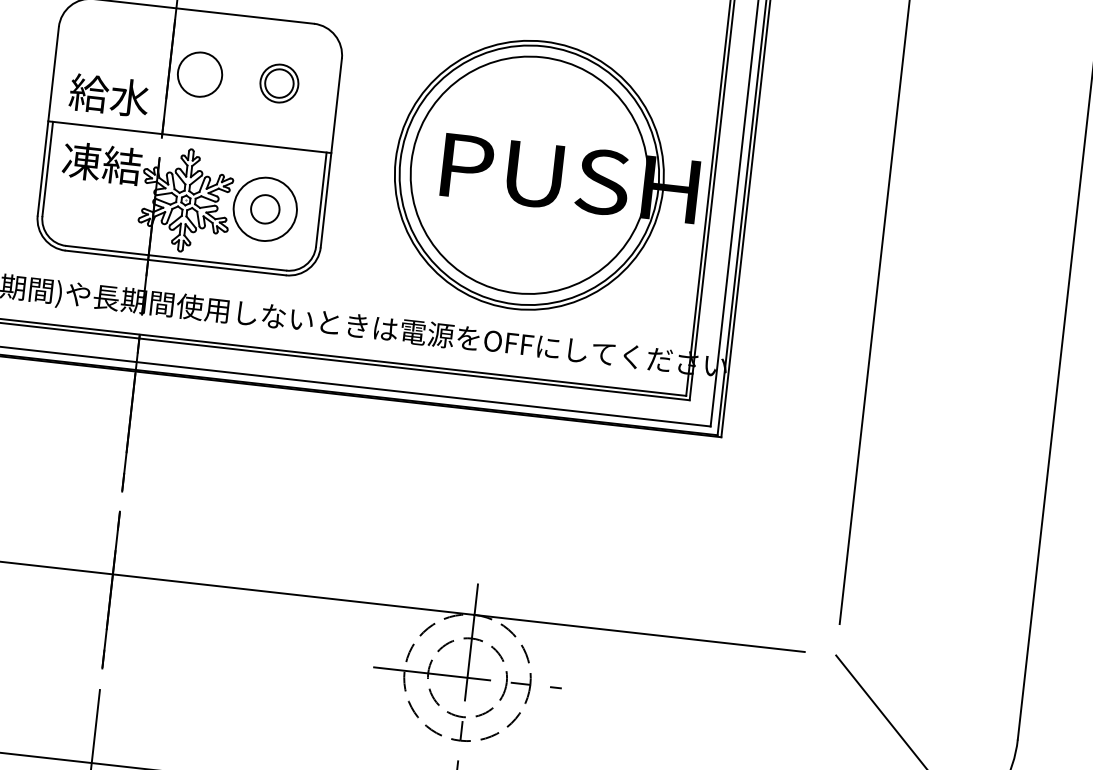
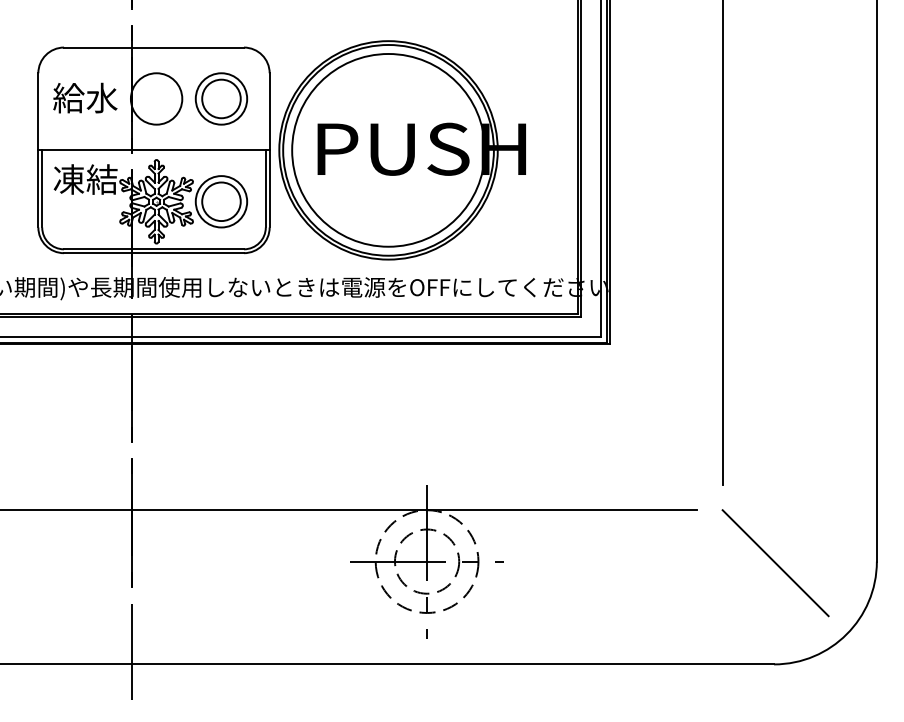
circle: (199, 74) -> (156, 98), size x1.43
part: (279, 82) -> (221, 98), size x1.67
text: (109, 94) -> (85, 97), moved
part: (545, 177) -> (401, 150), moved
circle: (265, 209) -> (221, 201), size x1.67

